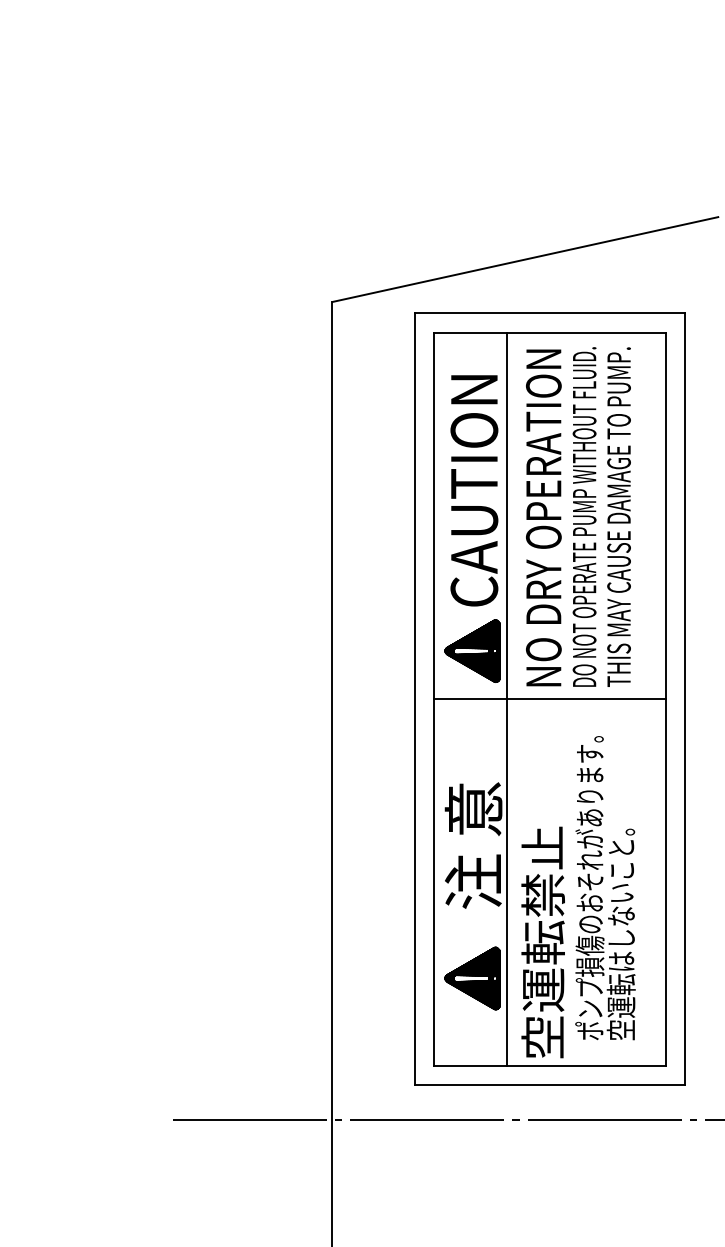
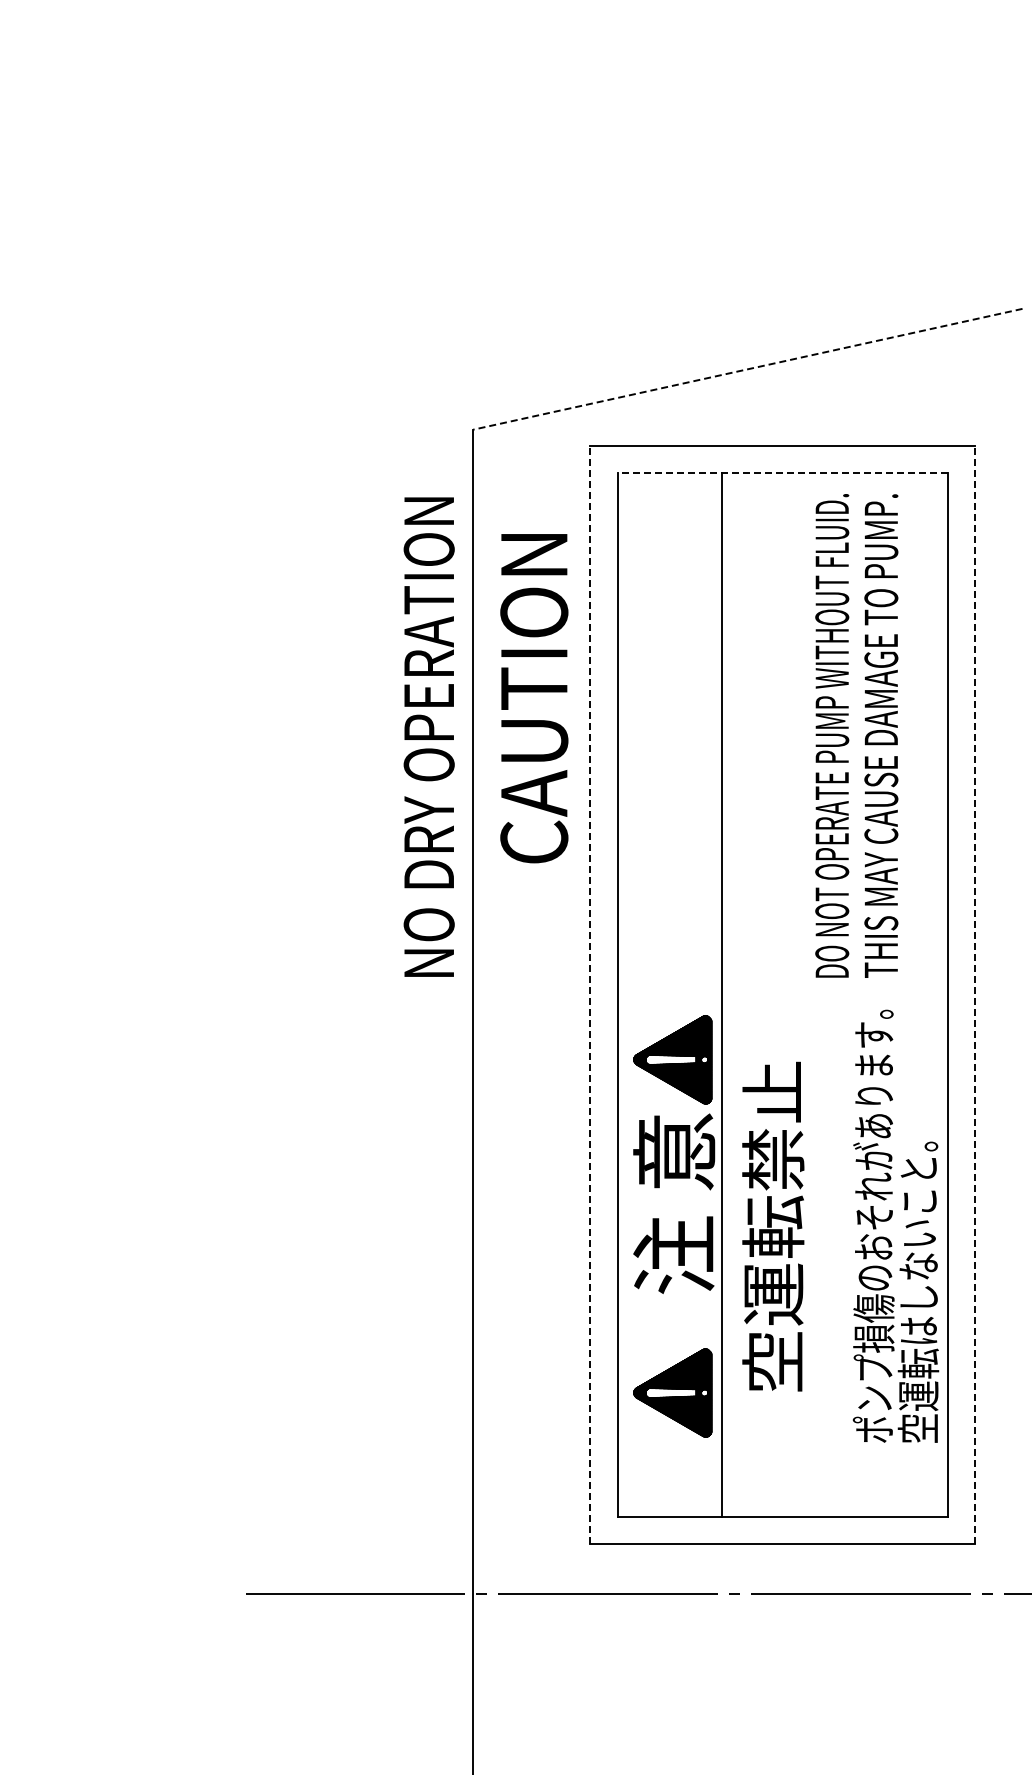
line: (525, 259) -> (747, 369), solid -> dashed
line: (549, 332) -> (782, 473), solid -> dashed
text: (474, 490) -> (534, 698), moved
text: (543, 517) -> (428, 736), moved
part: (472, 650) -> (672, 1059), moved
line: (414, 698) -> (590, 994), solid -> dashed
line: (684, 698) -> (974, 994), solid -> dashed
line: (549, 699) -> (782, 995), removed
text: (605, 887) -> (895, 1225), moved
text: (543, 942) -> (773, 1226), moved

